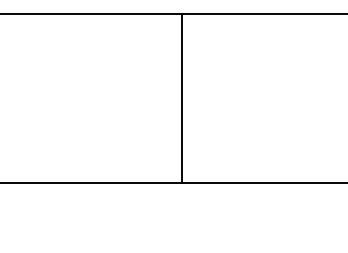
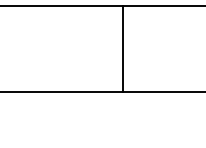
line: (181, 97) -> (122, 48), moved

